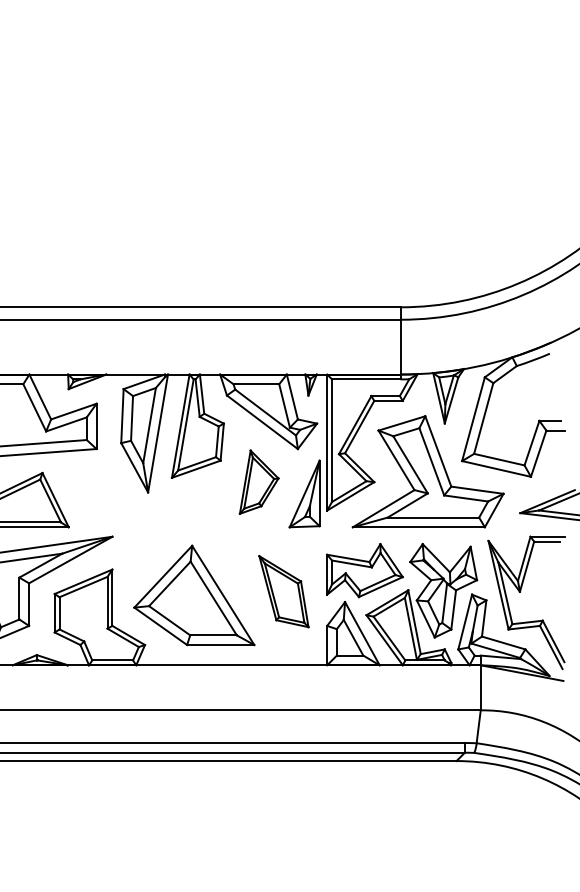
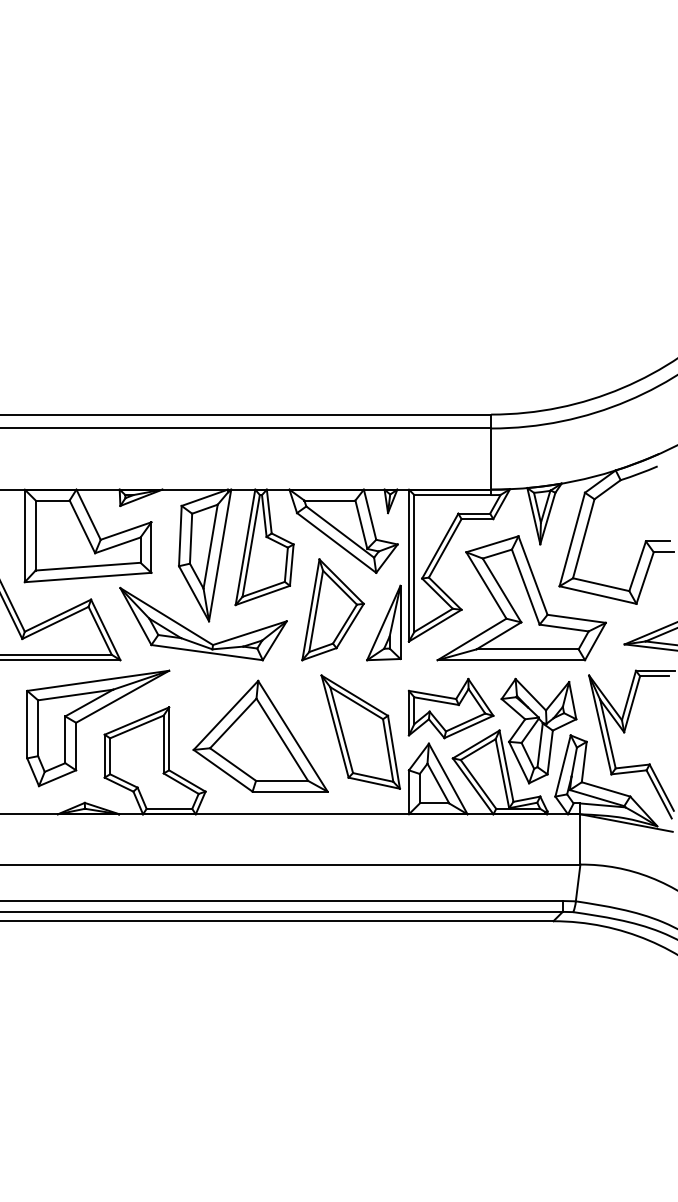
part: (258, 481) -> (332, 609), size x1.43
part: (136, 503) -> (196, 633), added
part: (283, 591) -> (360, 731), size x1.43

